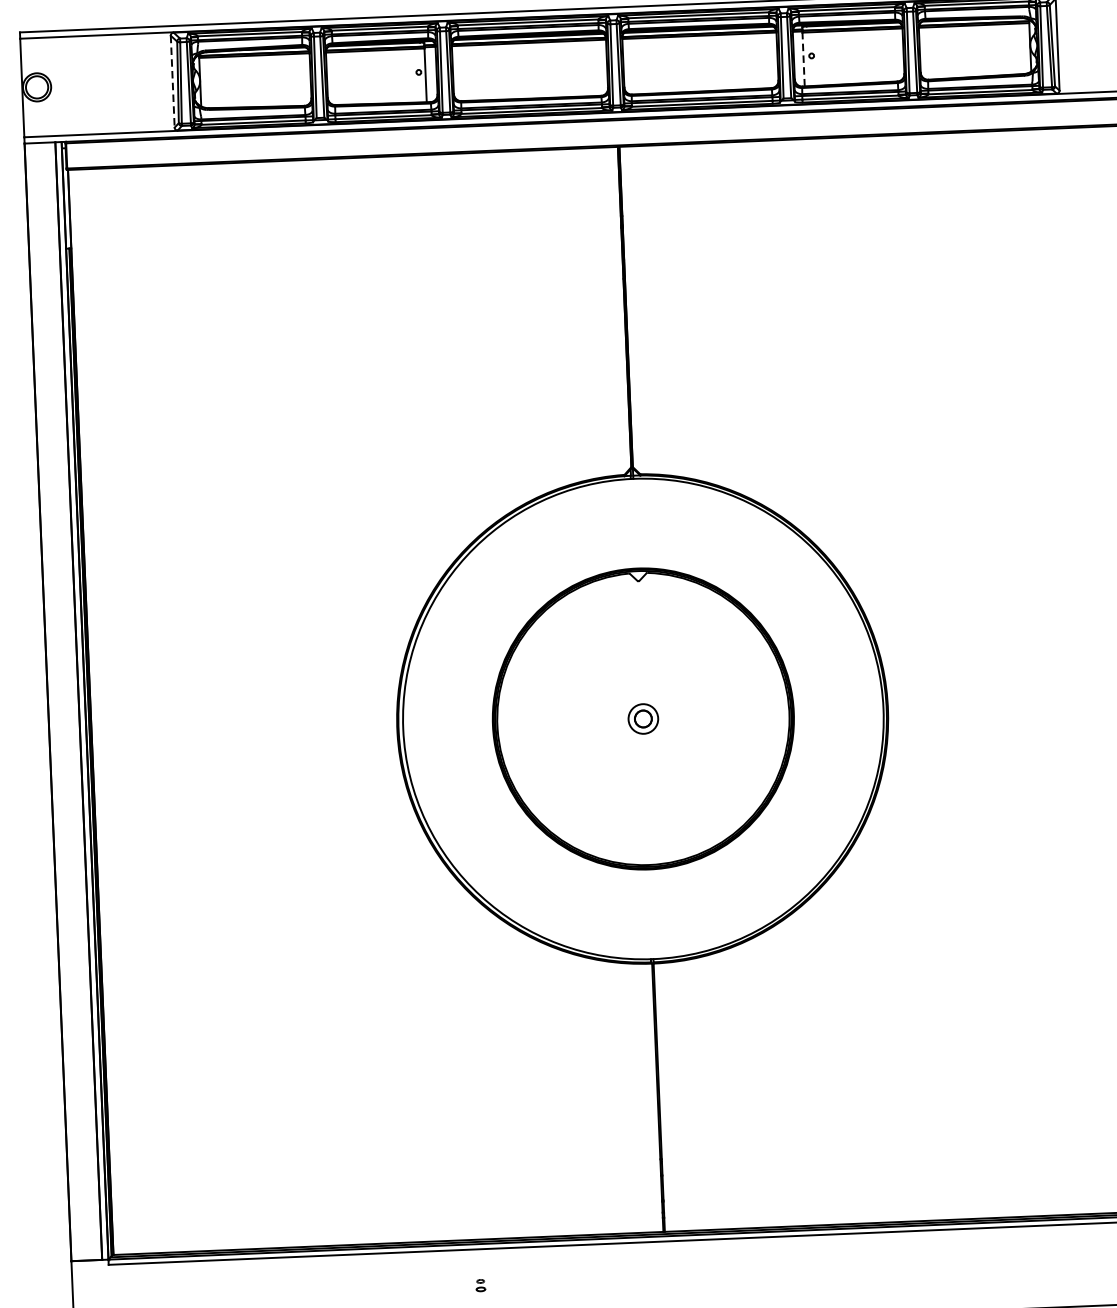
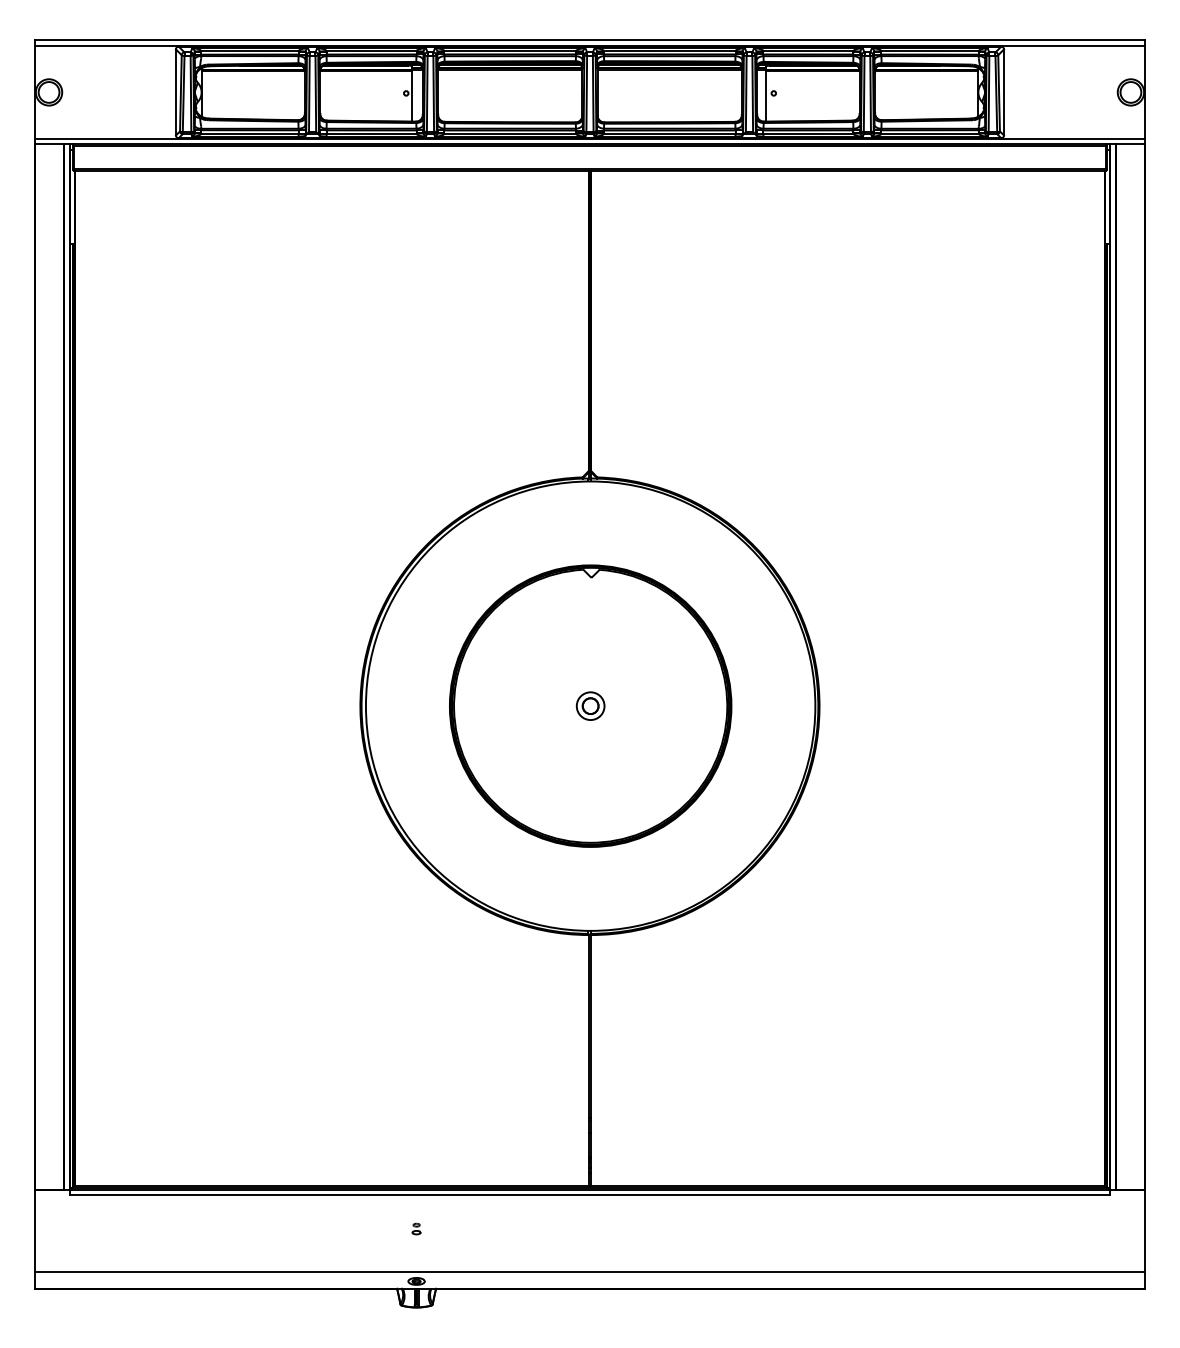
line: (803, 58) -> (766, 95), dashed -> solid
line: (172, 81) -> (175, 92), dashed -> solid

